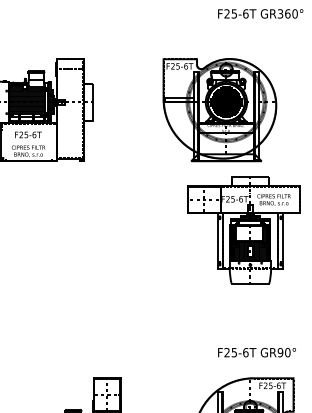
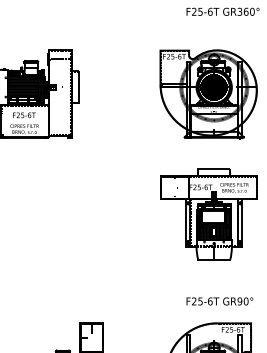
part: (219, 110) -> (208, 94), moved
part: (243, 230) -> (208, 214), moved

